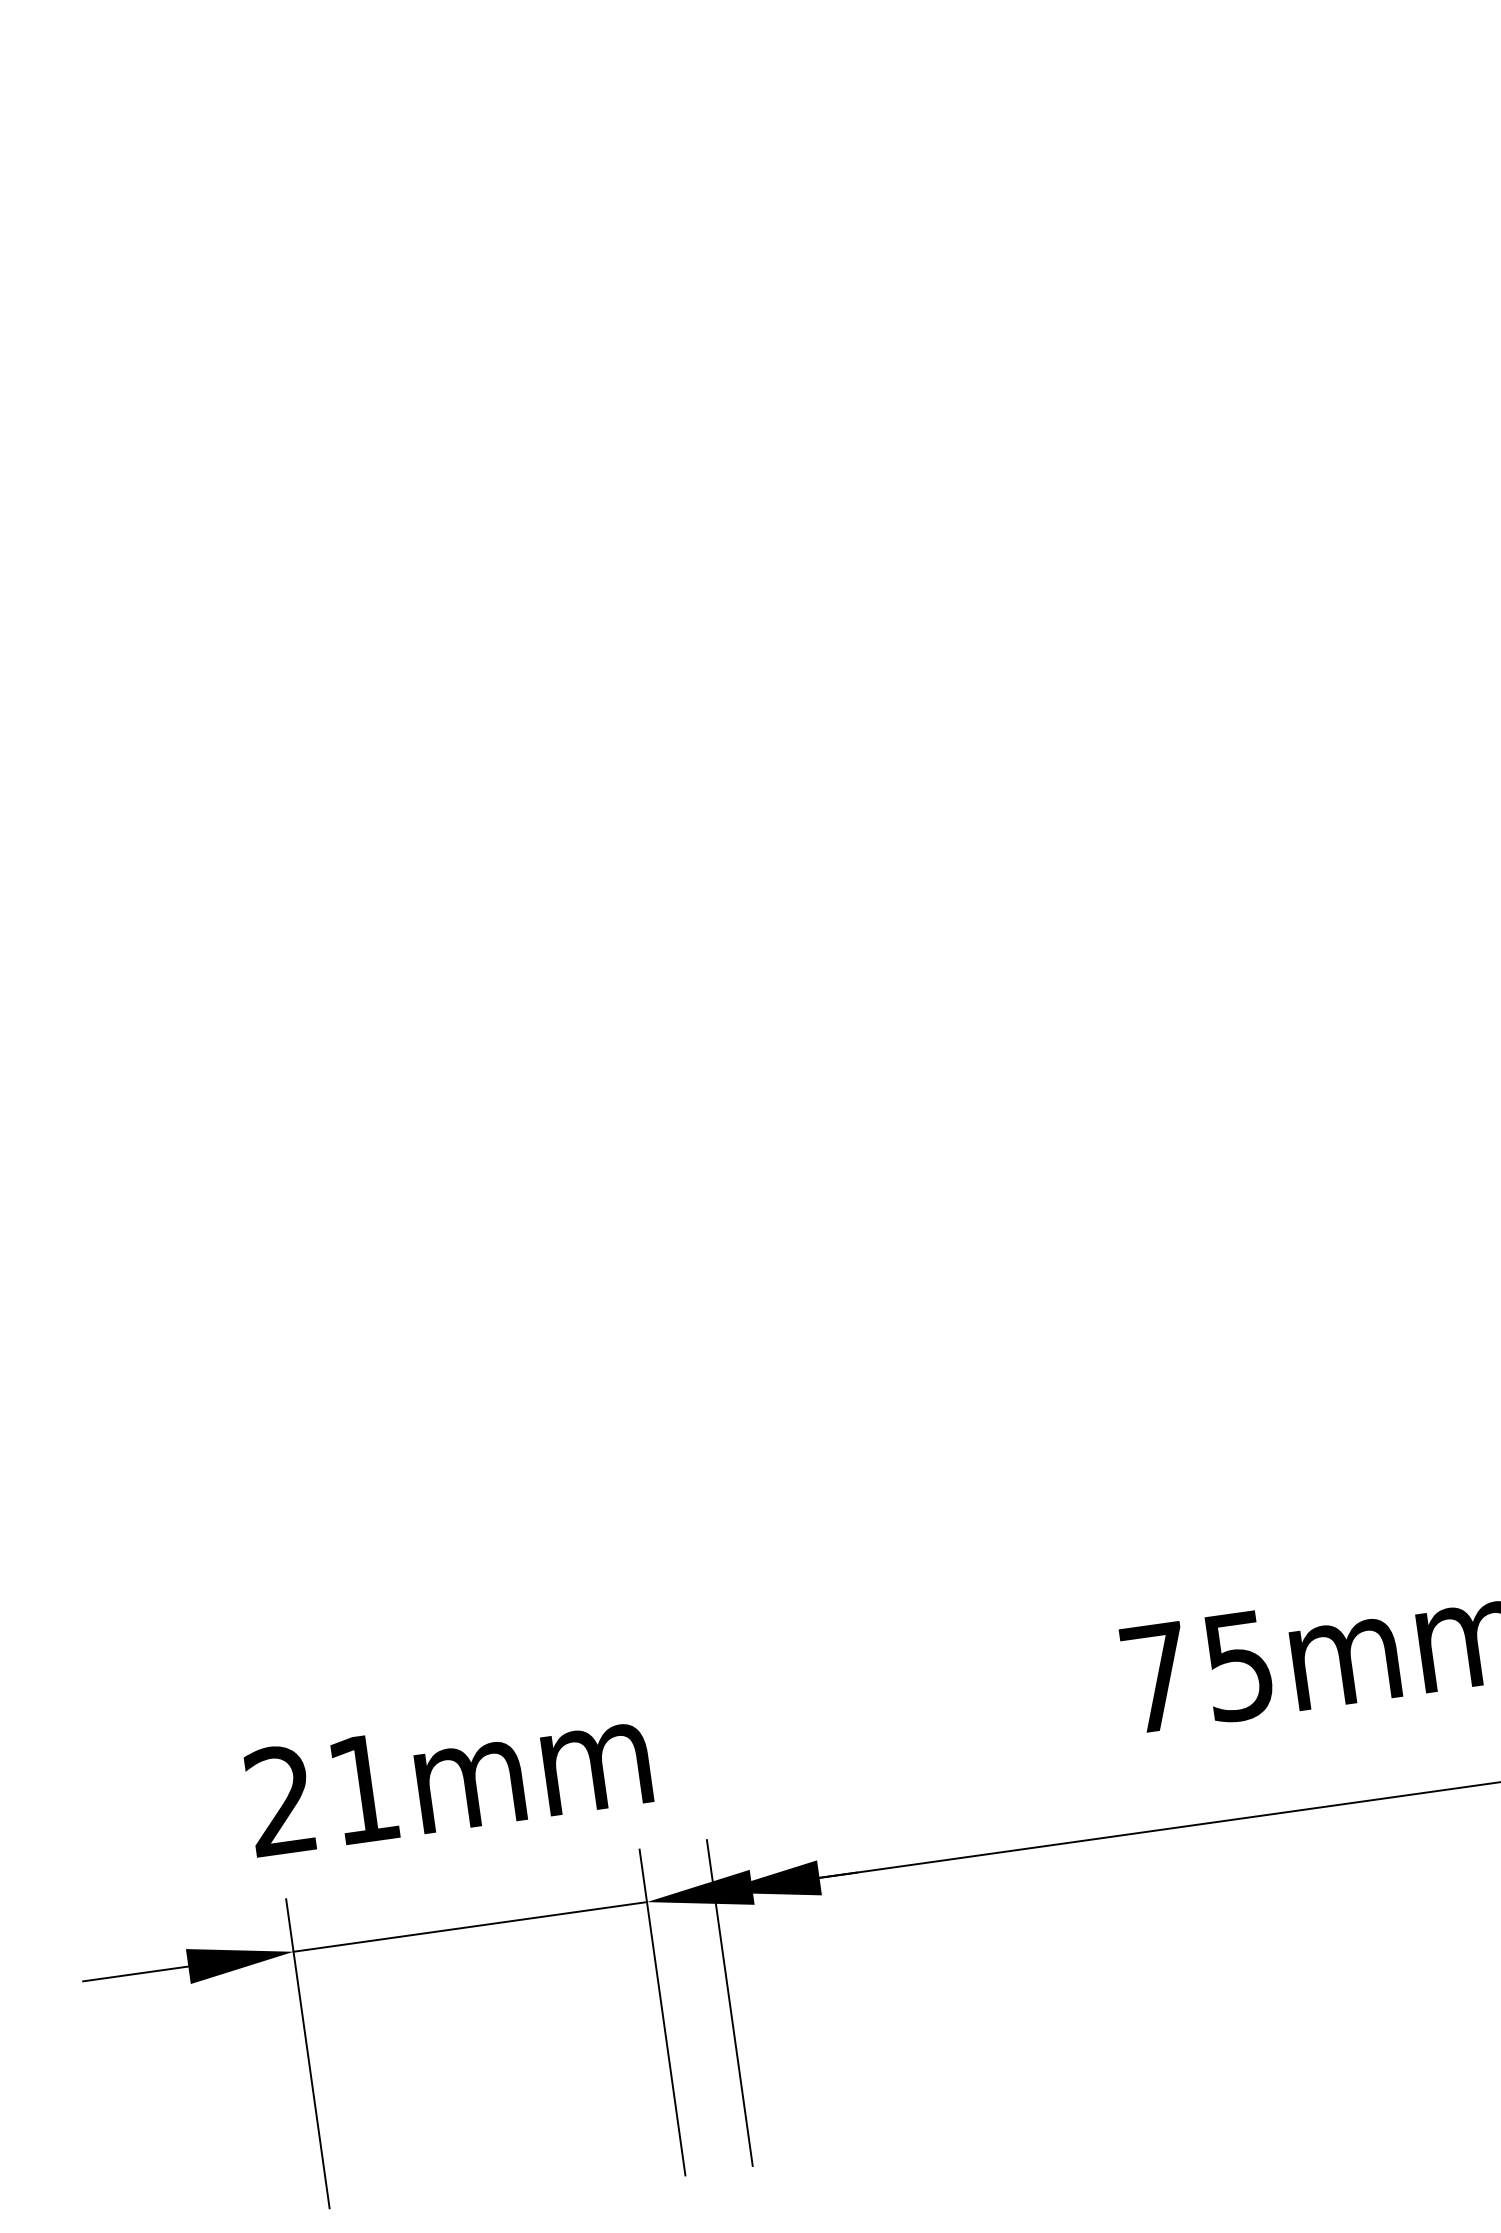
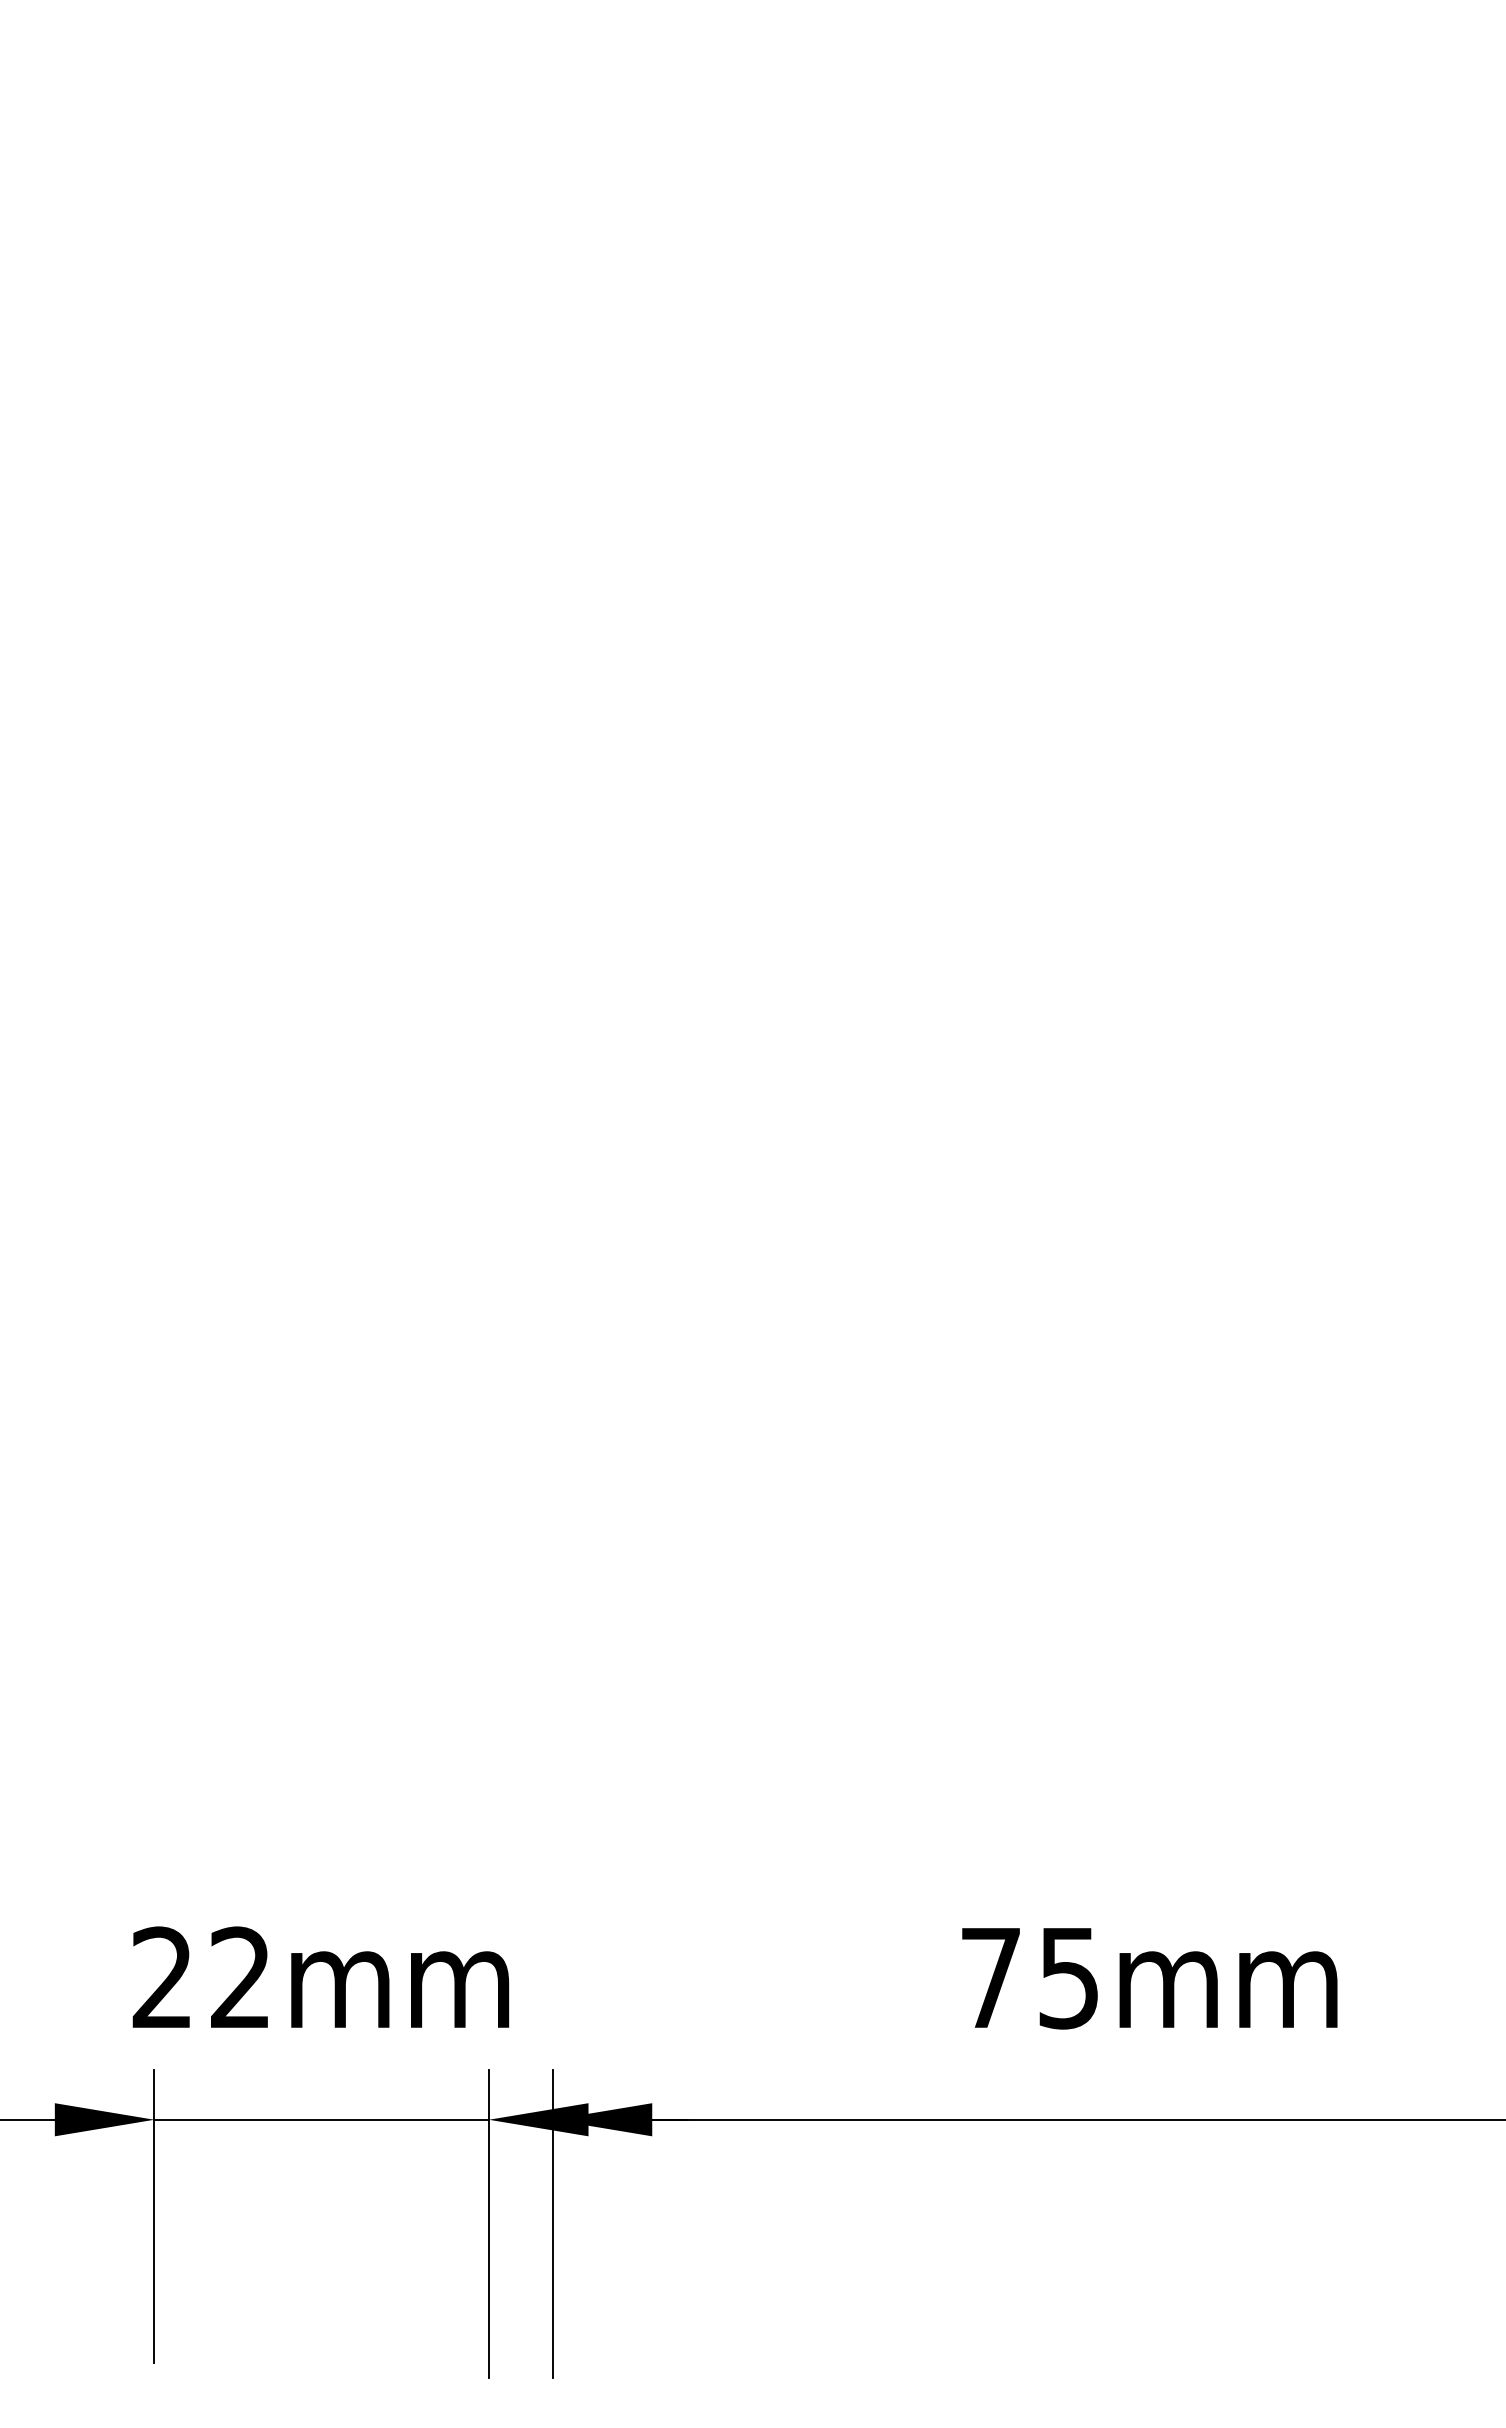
text: (362, 1787) -> (239, 1976), 21mm -> 22mm

